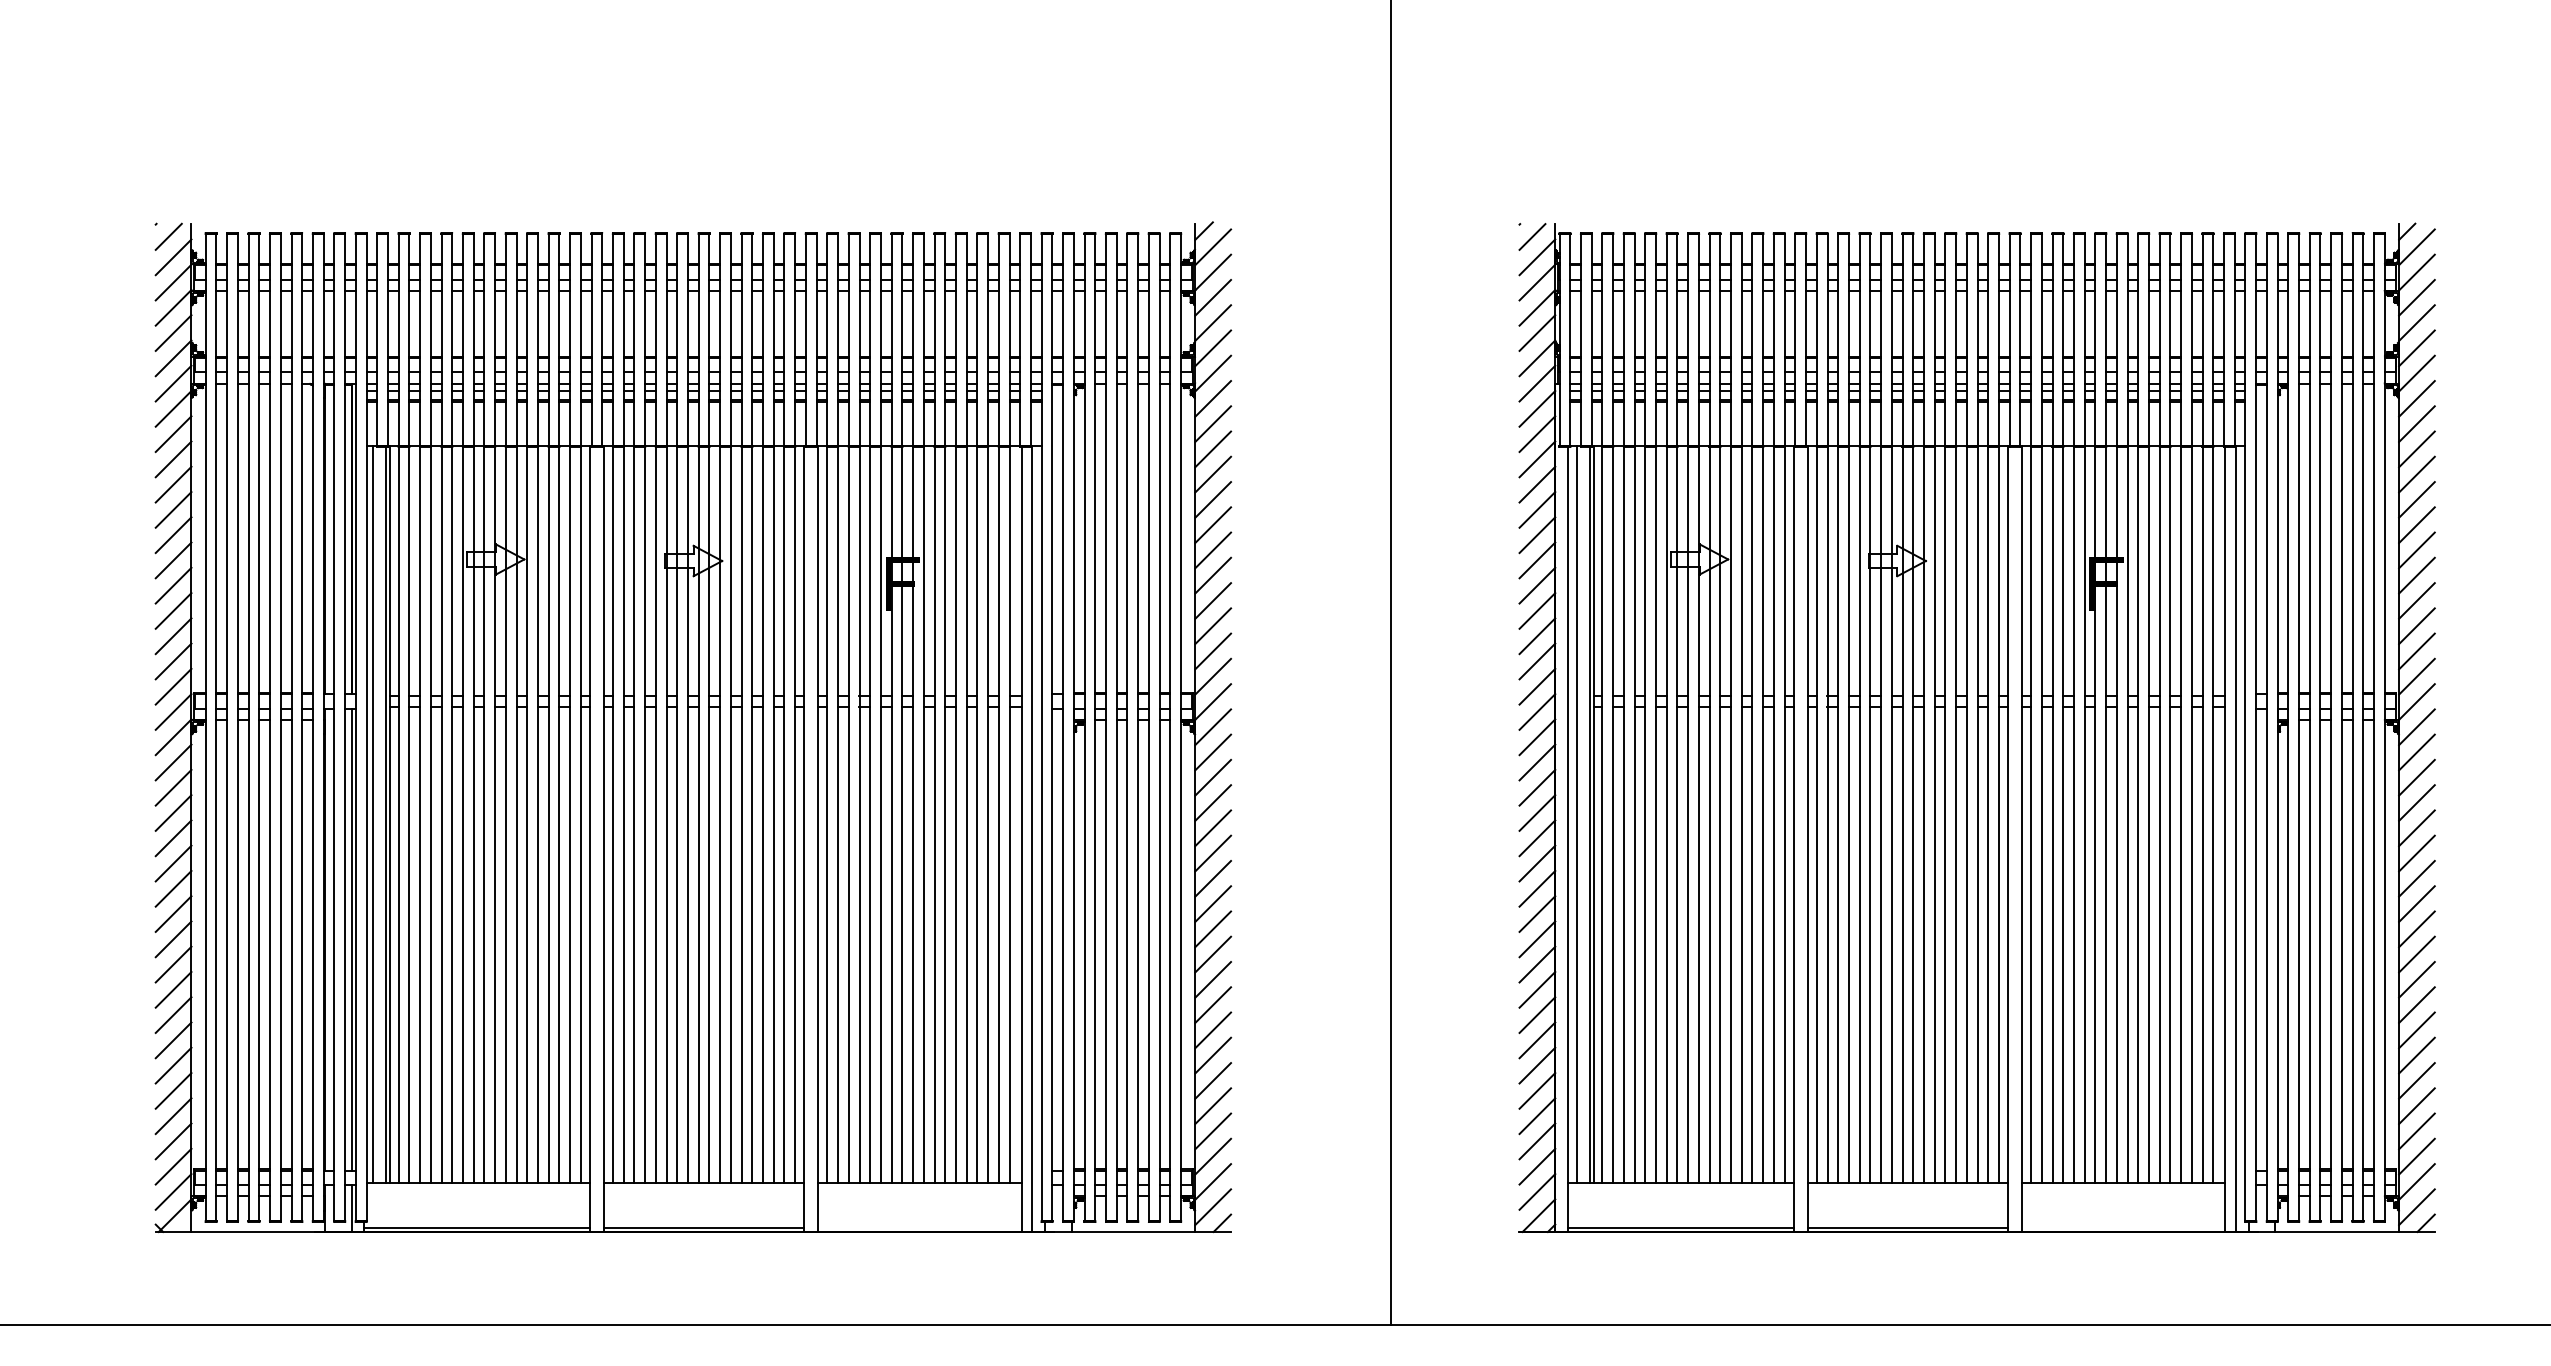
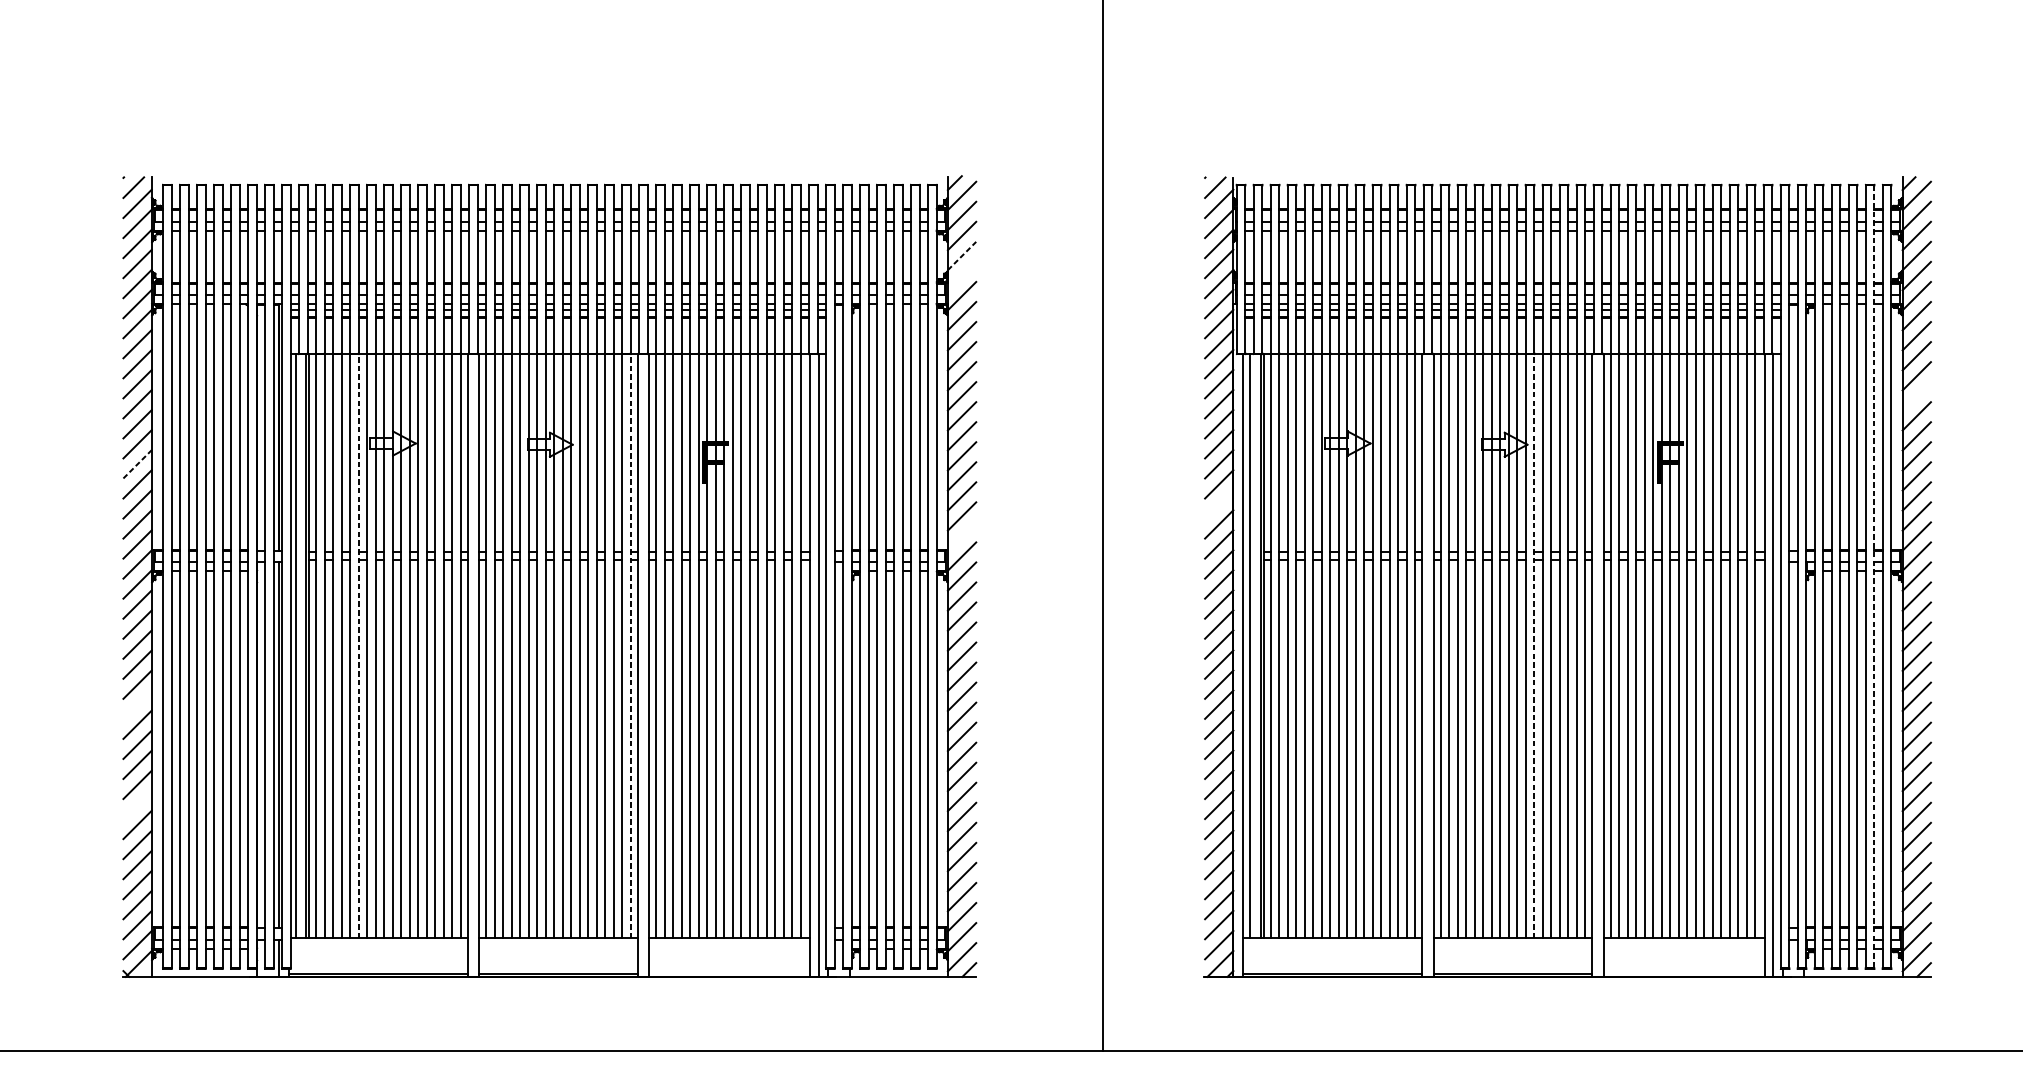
line: (1213, 322) -> (962, 255), solid -> dashed
line: (1213, 348) -> (962, 276), removed
line: (2416, 499) -> (1916, 395), removed
line: (173, 585) -> (137, 464), solid -> dashed
line: (1537, 636) -> (1219, 504), removed
line: (1213, 676) -> (962, 536), removed
line: (2363, 727) -> (1874, 576), solid -> dashed
line: (452, 814) -> (358, 645), solid -> dashed
line: (795, 814) -> (630, 645), solid -> dashed
line: (1934, 814) -> (1534, 645), solid -> dashed
line: (173, 888) -> (137, 704), removed
line: (173, 1014) -> (137, 804), removed

